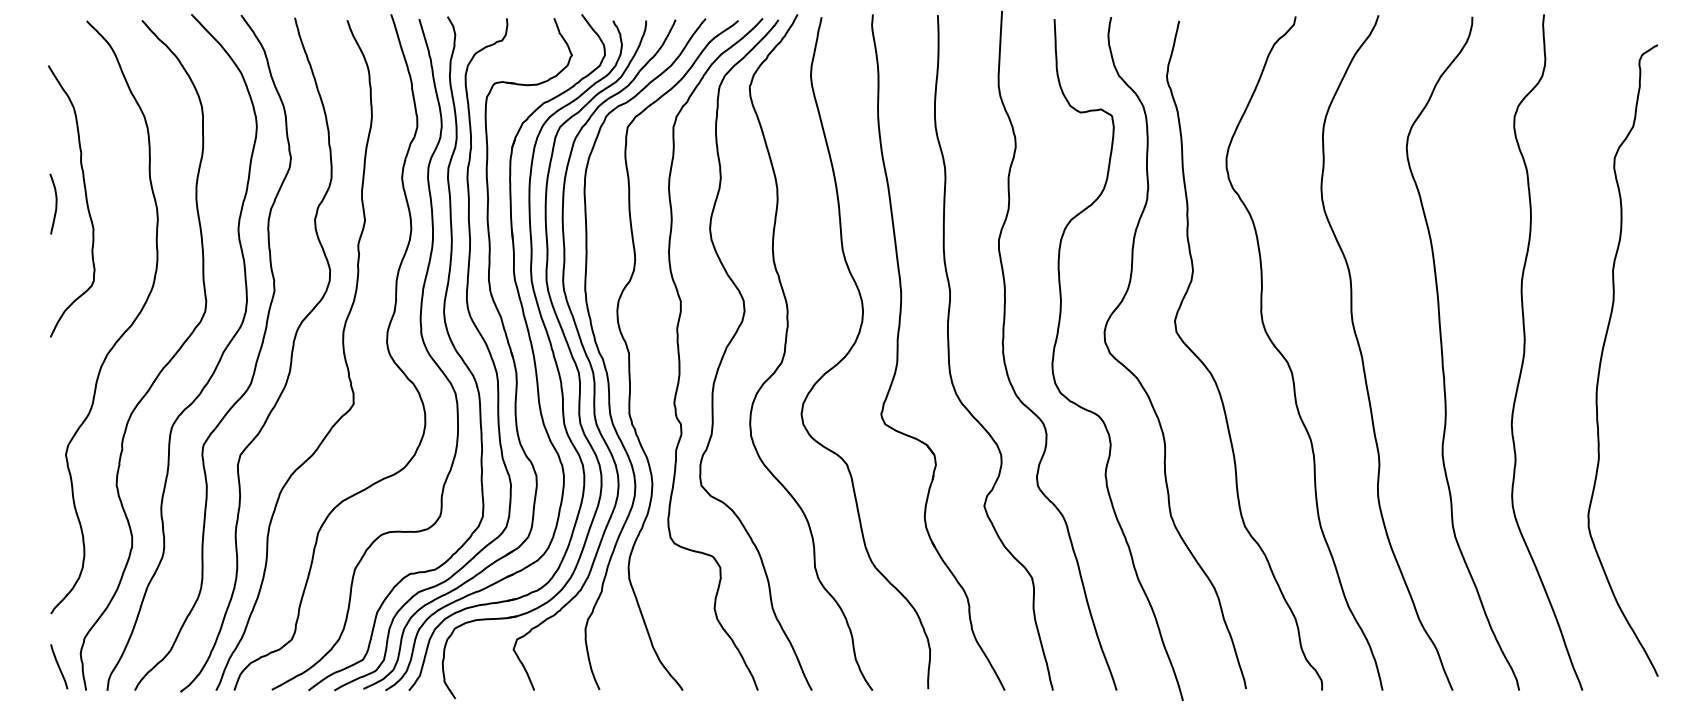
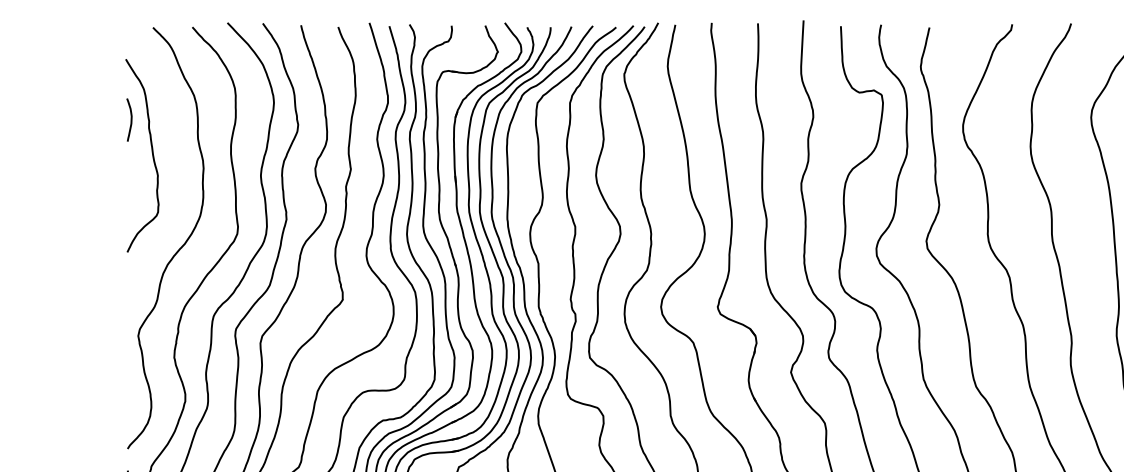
curve: (55, 203) -> (130, 119), moved

